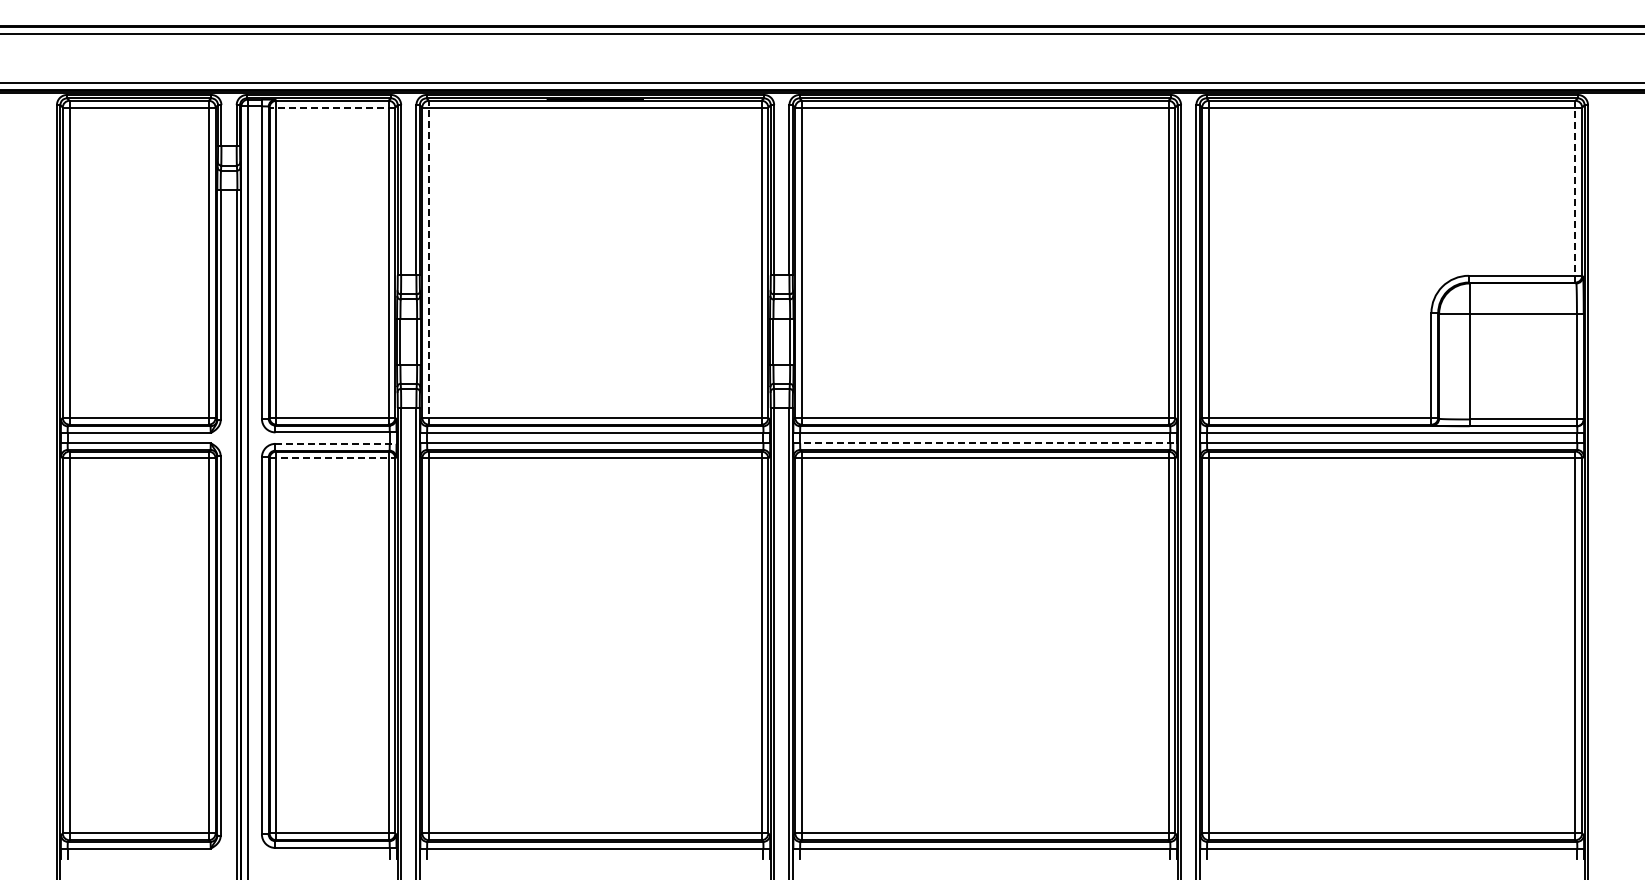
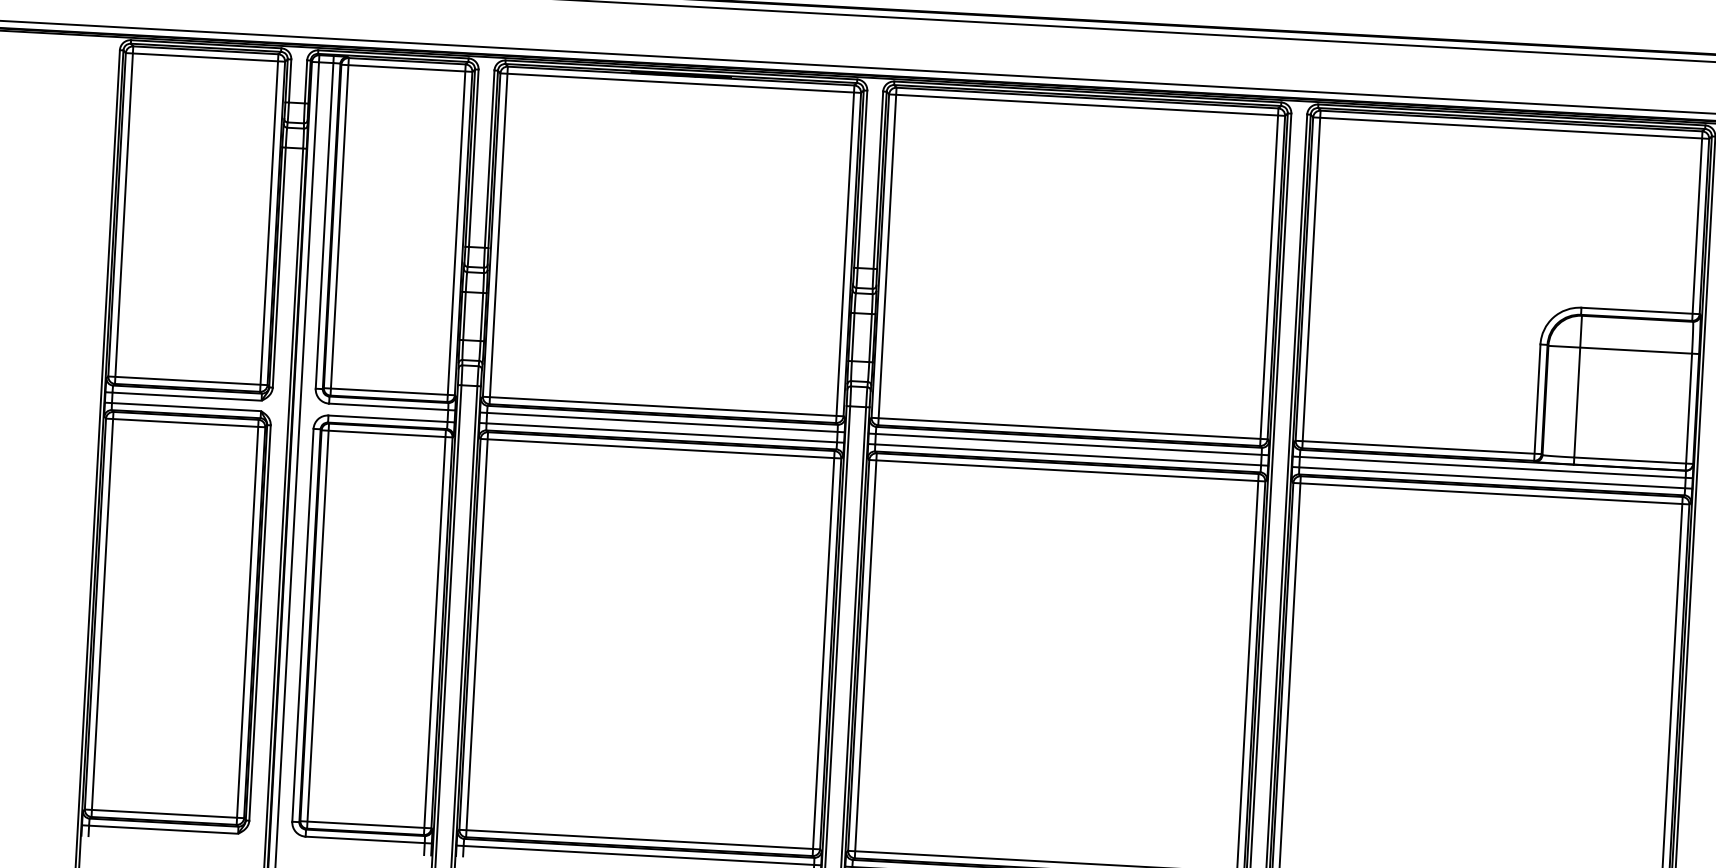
line: (332, 107) -> (406, 68), dashed -> solid
line: (1575, 191) -> (1697, 225), dashed -> solid
line: (429, 262) -> (499, 235), dashed -> solid
line: (336, 443) -> (392, 418), dashed -> solid
line: (985, 443) -> (1068, 455), dashed -> solid
line: (332, 458) -> (387, 434), dashed -> solid

